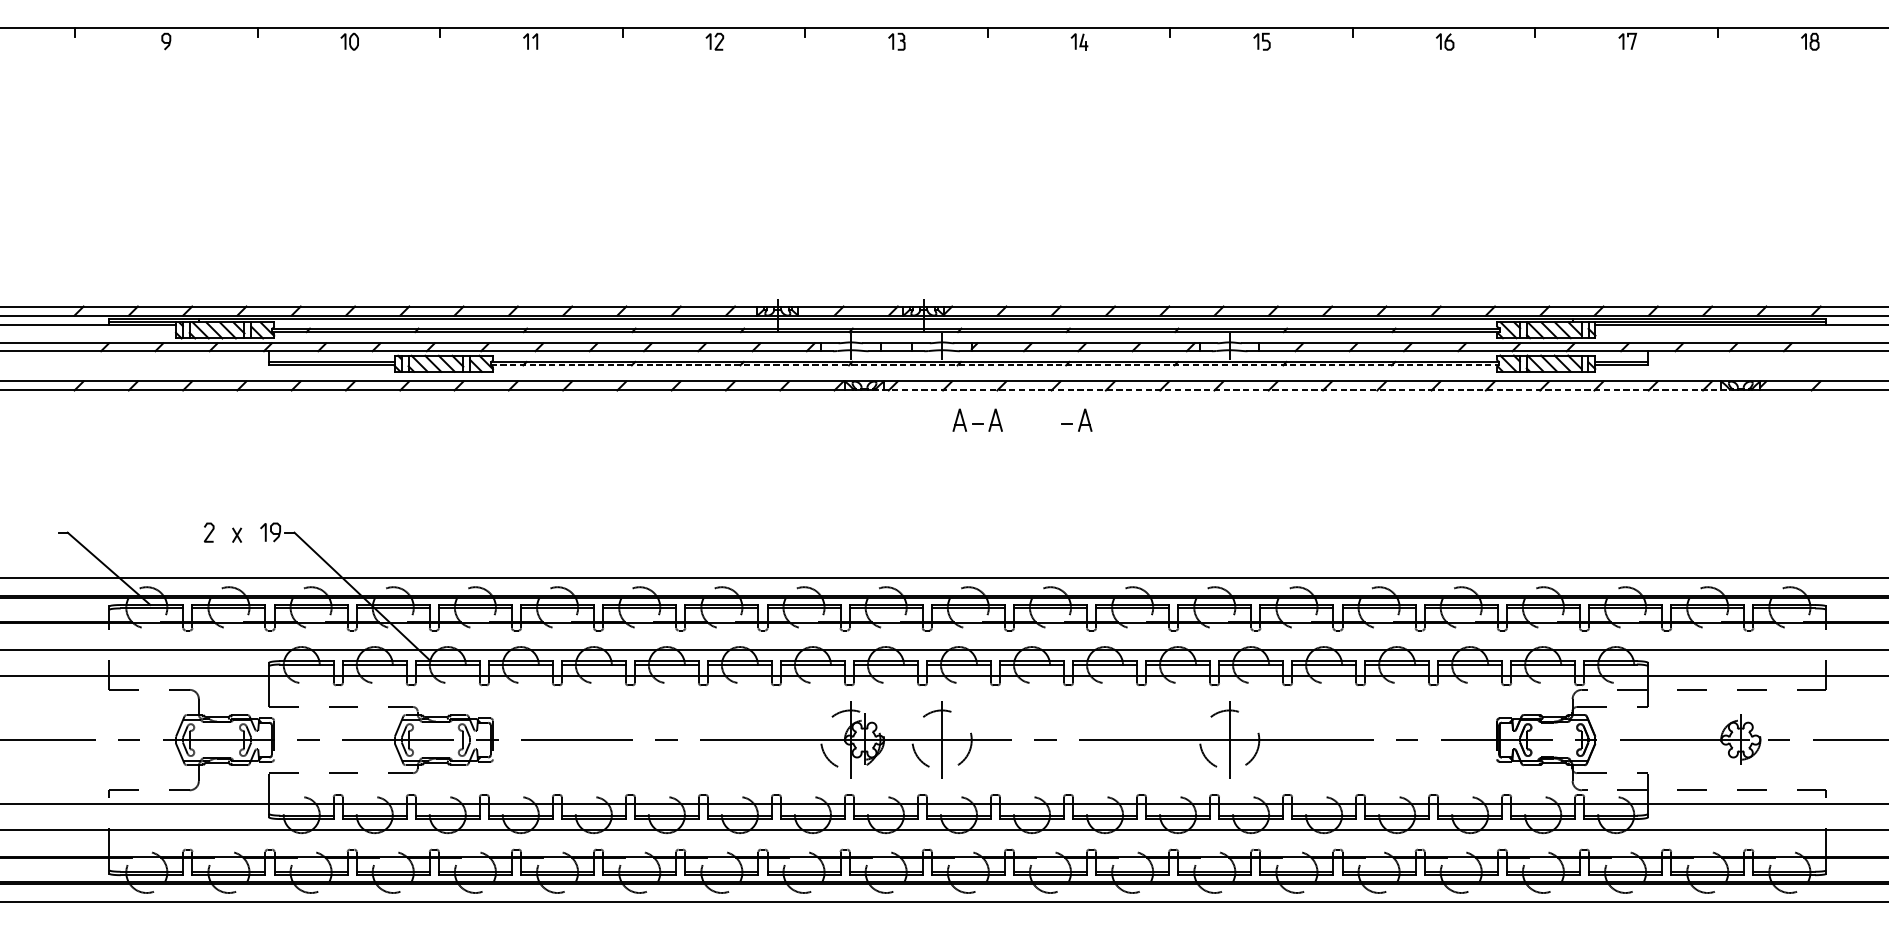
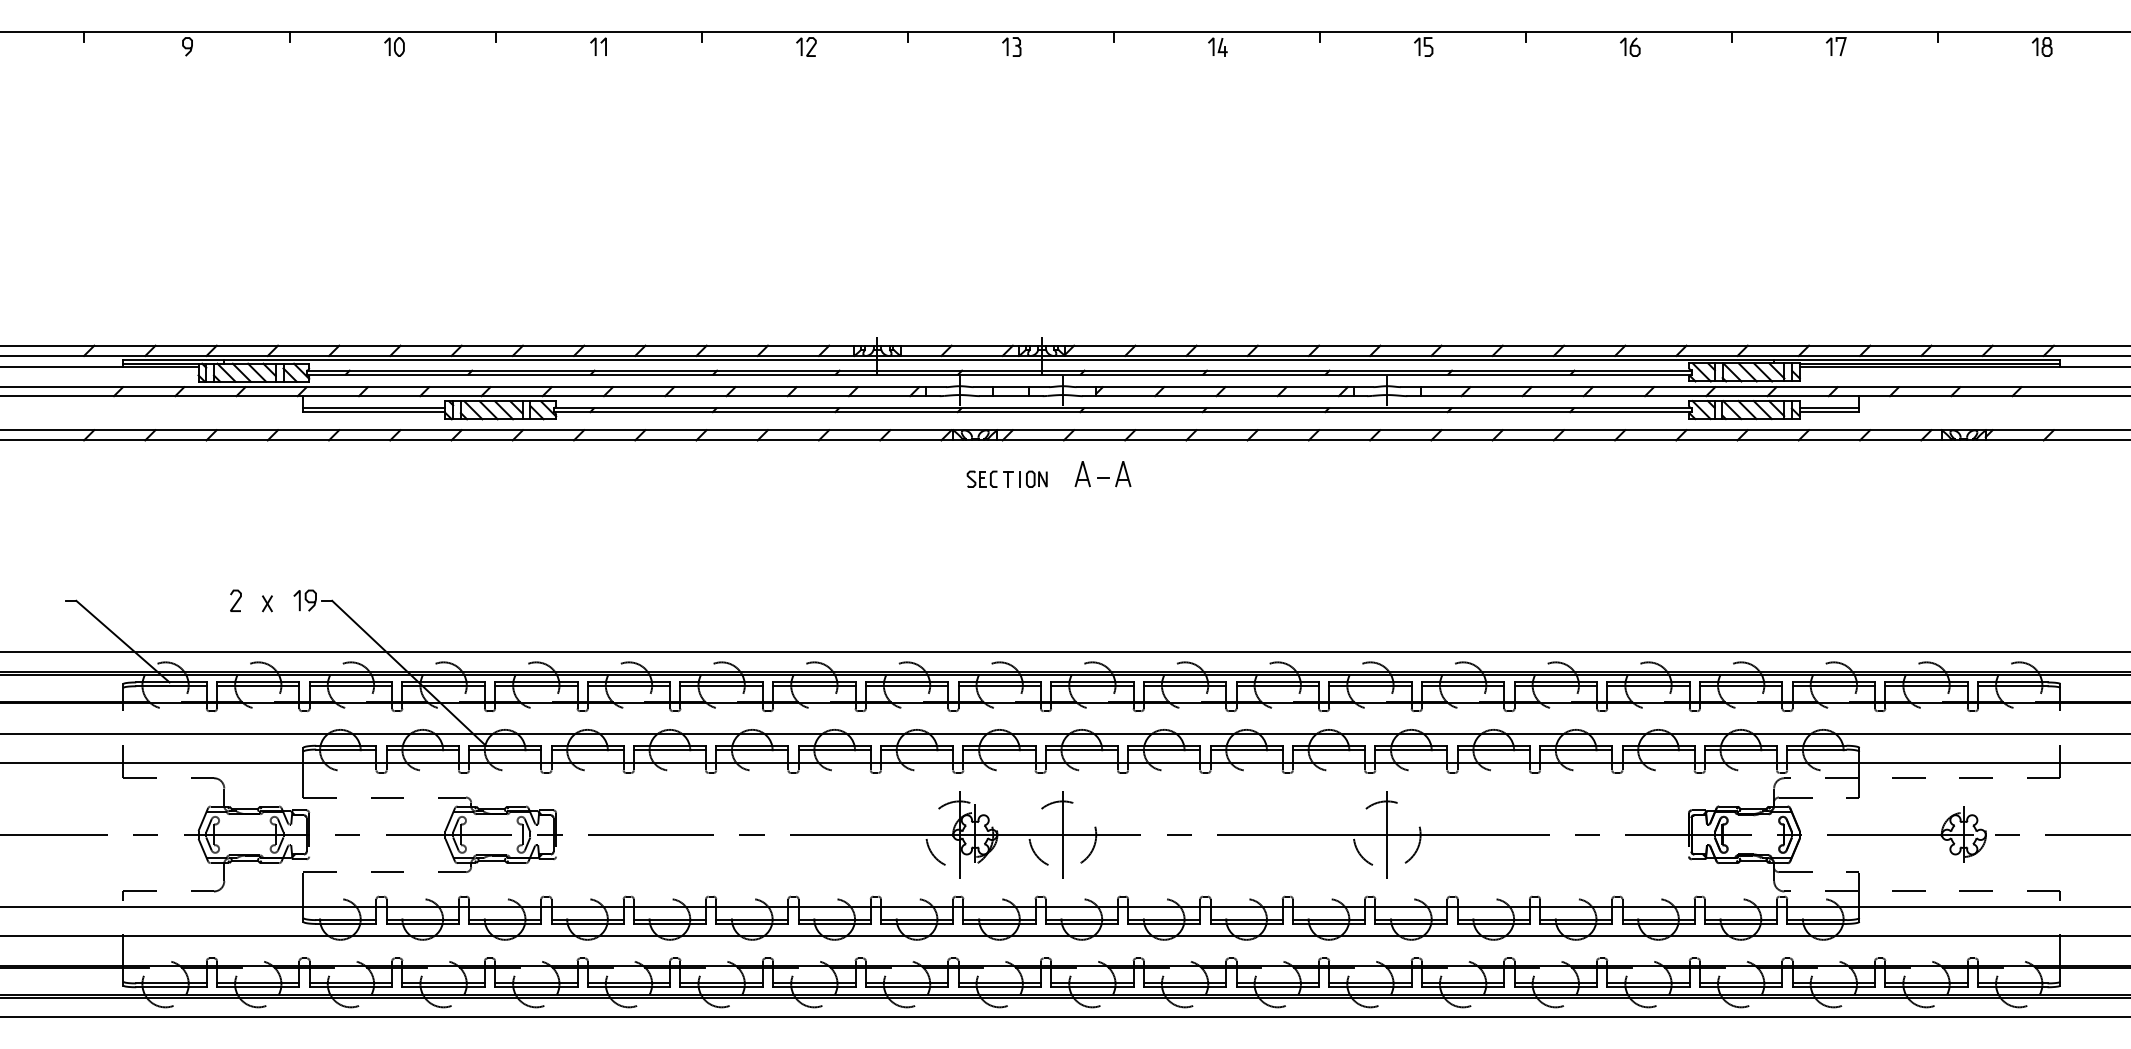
line: (995, 365) -> (1122, 412), dashed -> solid
line: (1305, 390) -> (1472, 440), dashed -> solid
part: (1077, 420) -> (1215, 474), removed
part: (892, 424) -> (1006, 478), added

